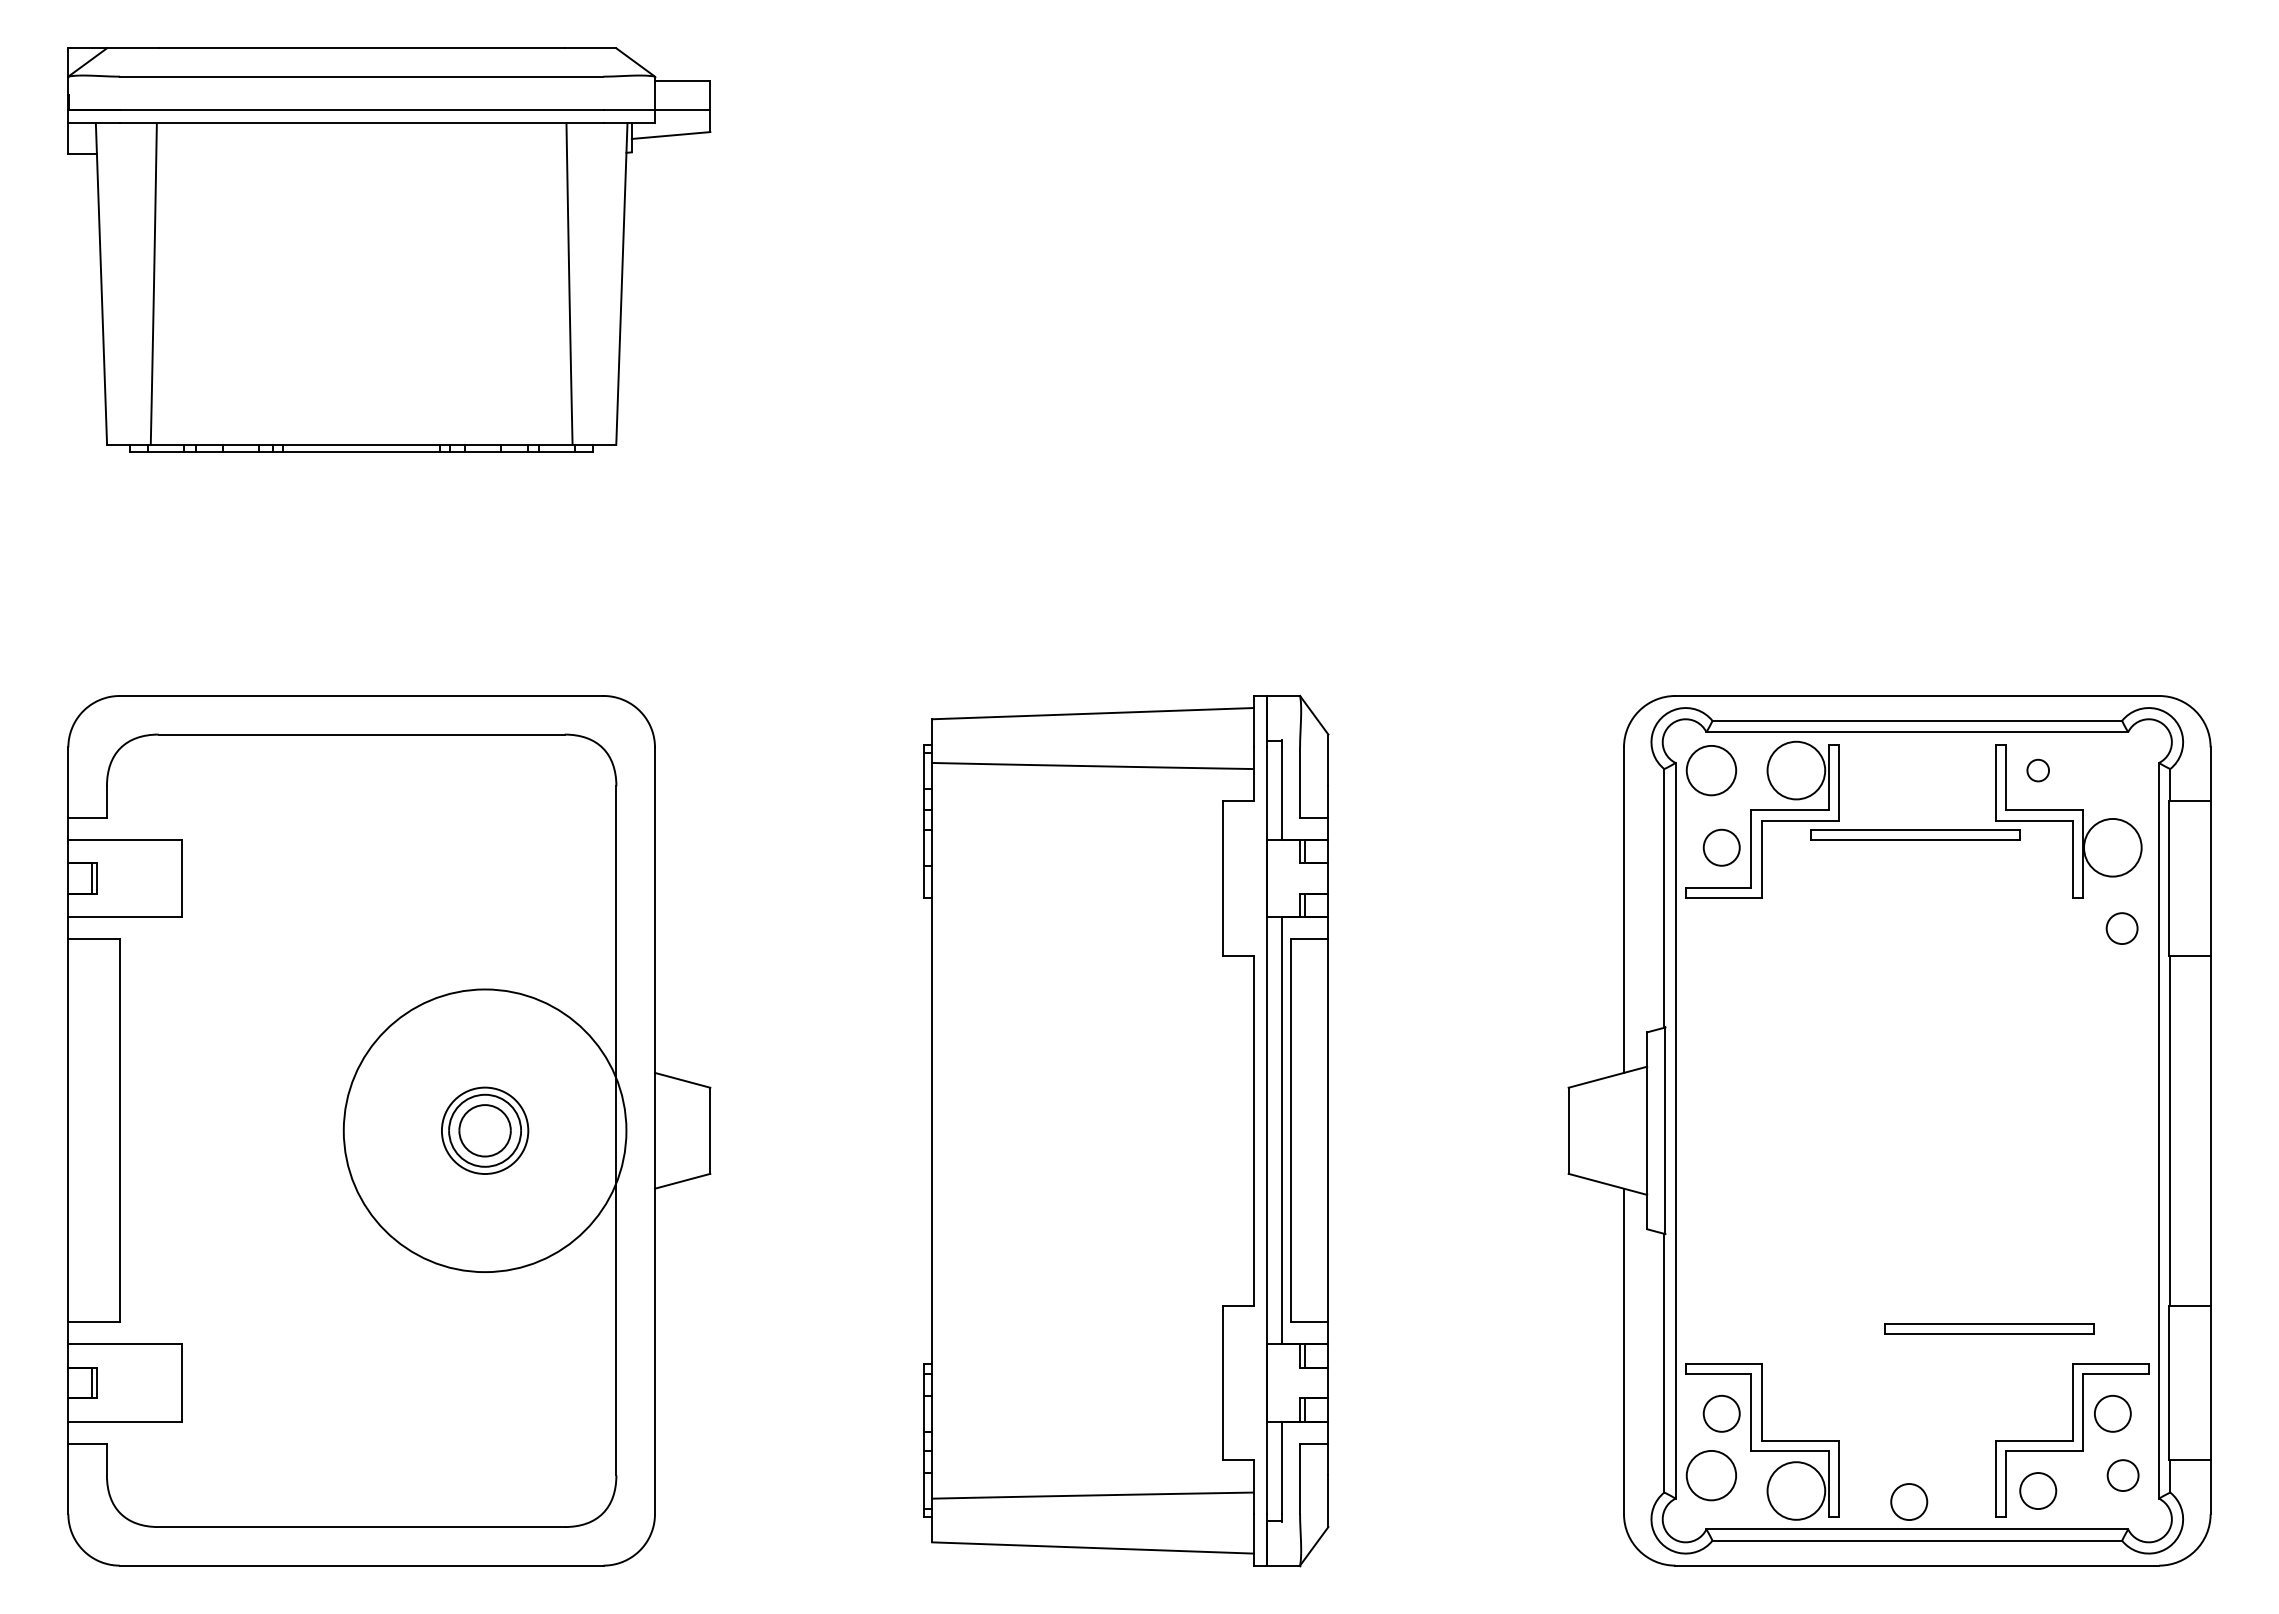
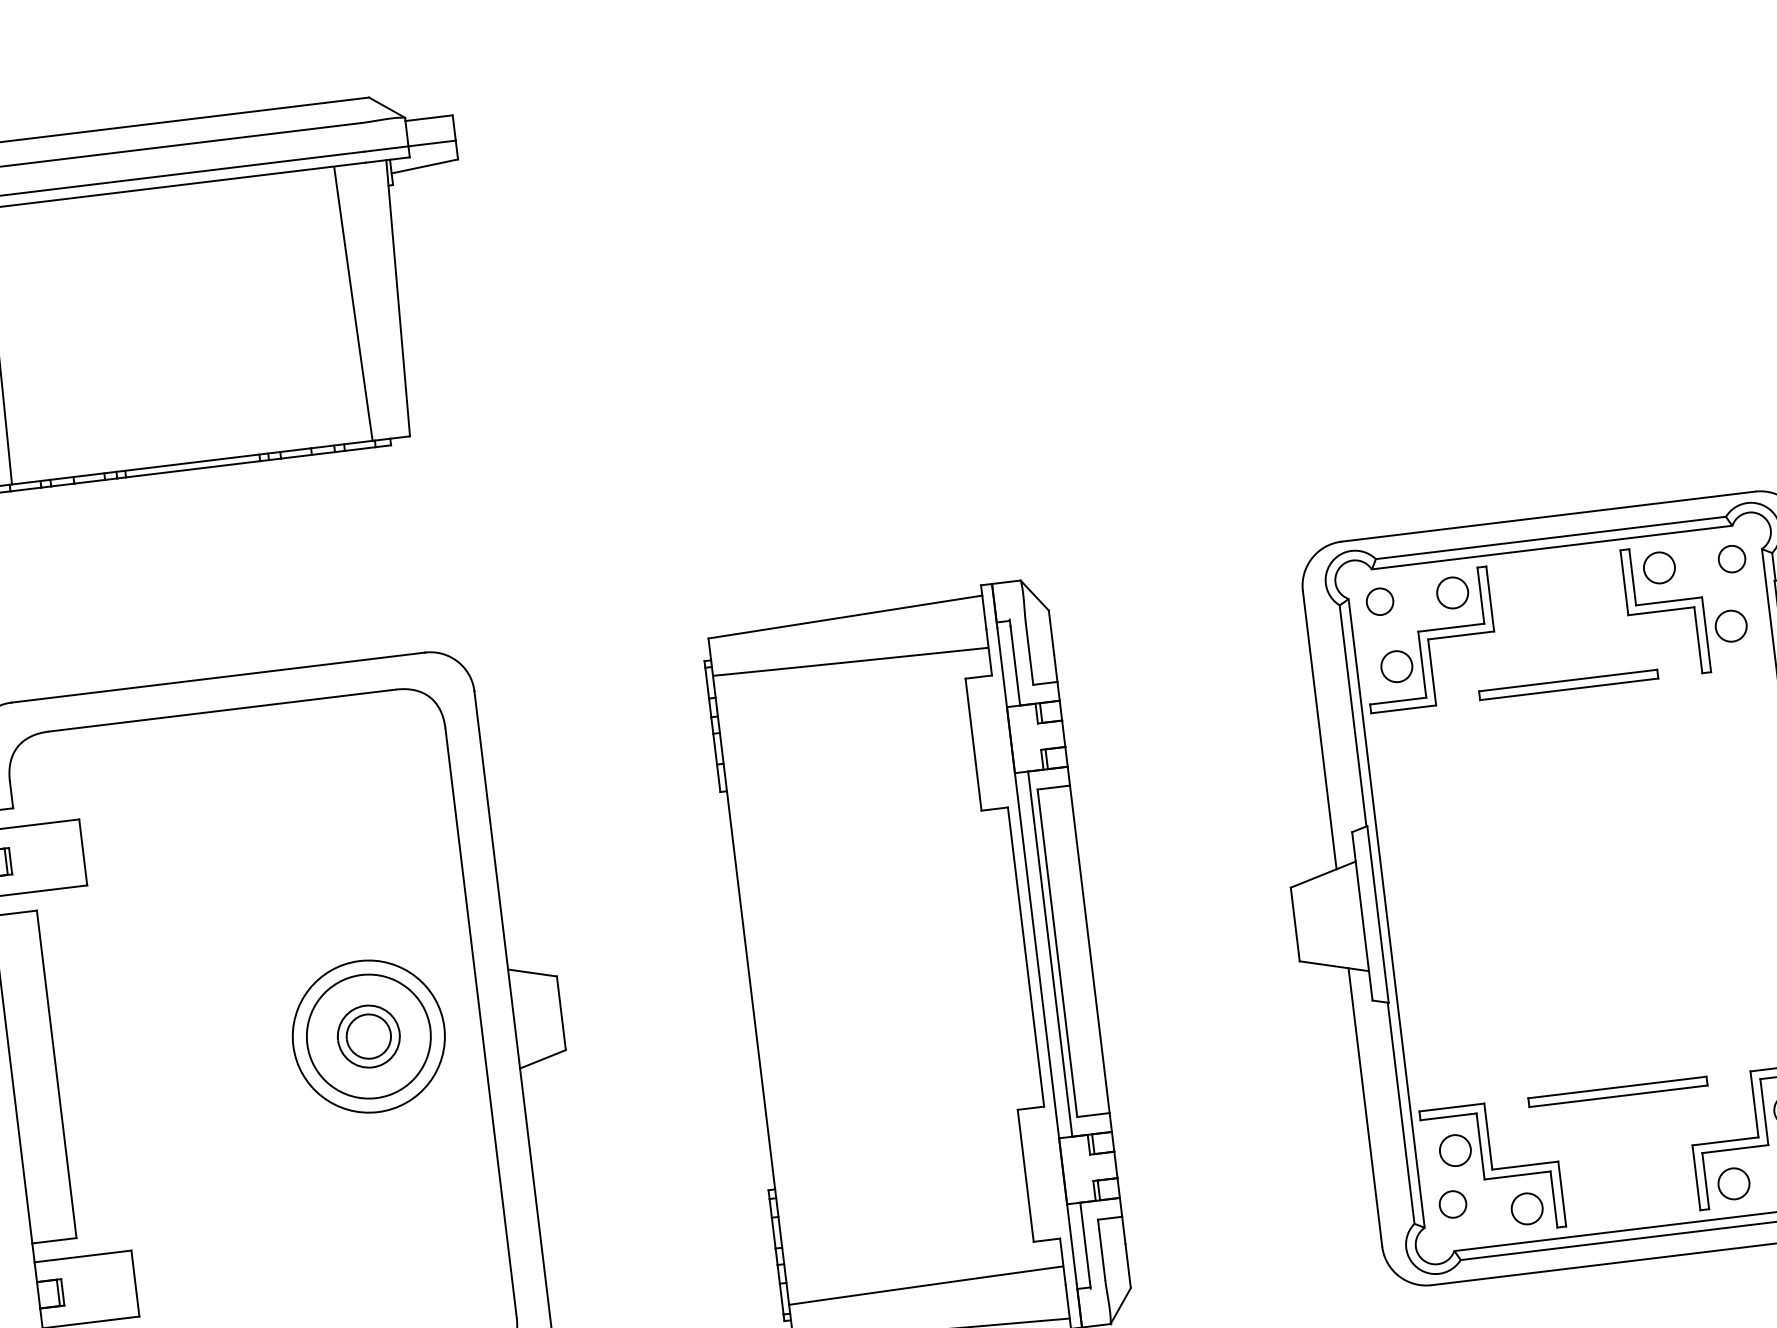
circle: (1711, 770) -> (1380, 601), size x0.62
circle: (1796, 770) -> (1452, 592), size x0.62
circle: (2038, 770) -> (1659, 567), size x1.67
part: (1915, 834) -> (1568, 684), moved
circle: (2112, 847) -> (1730, 626), size x0.62
circle: (2121, 928) -> (1731, 559), moved
circle: (484, 1130) -> (368, 1036), size x0.62
circle: (485, 1130) -> (369, 1036), size x1.67
part: (1989, 1328) -> (1618, 1091), moved
circle: (1711, 1475) -> (1453, 1204), size x0.62
circle: (1796, 1491) -> (1527, 1209), size x0.62
circle: (1909, 1501) -> (1625, 1206), removed

